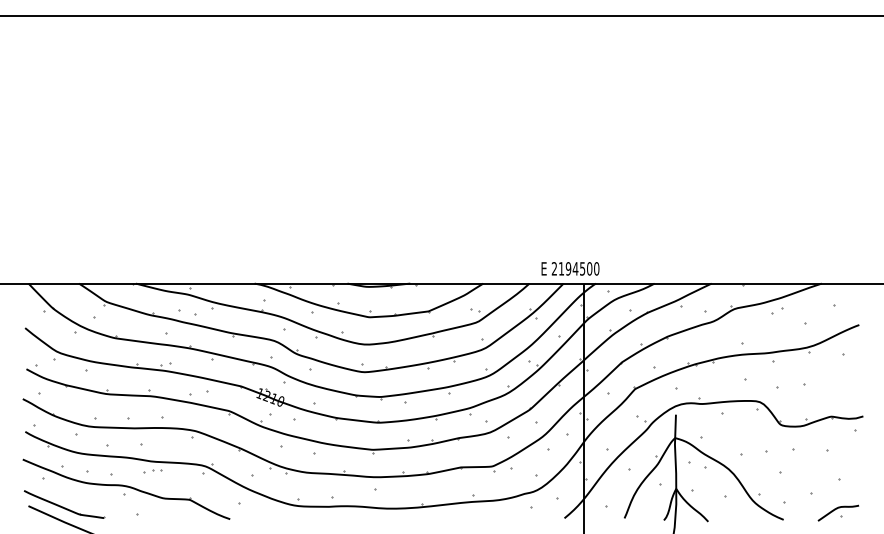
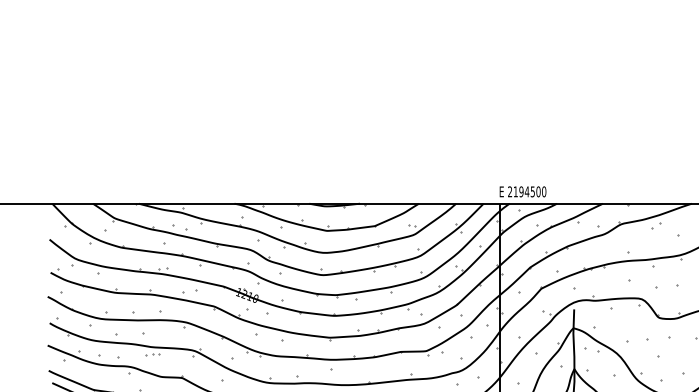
text: (570, 268) -> (523, 191), moved

